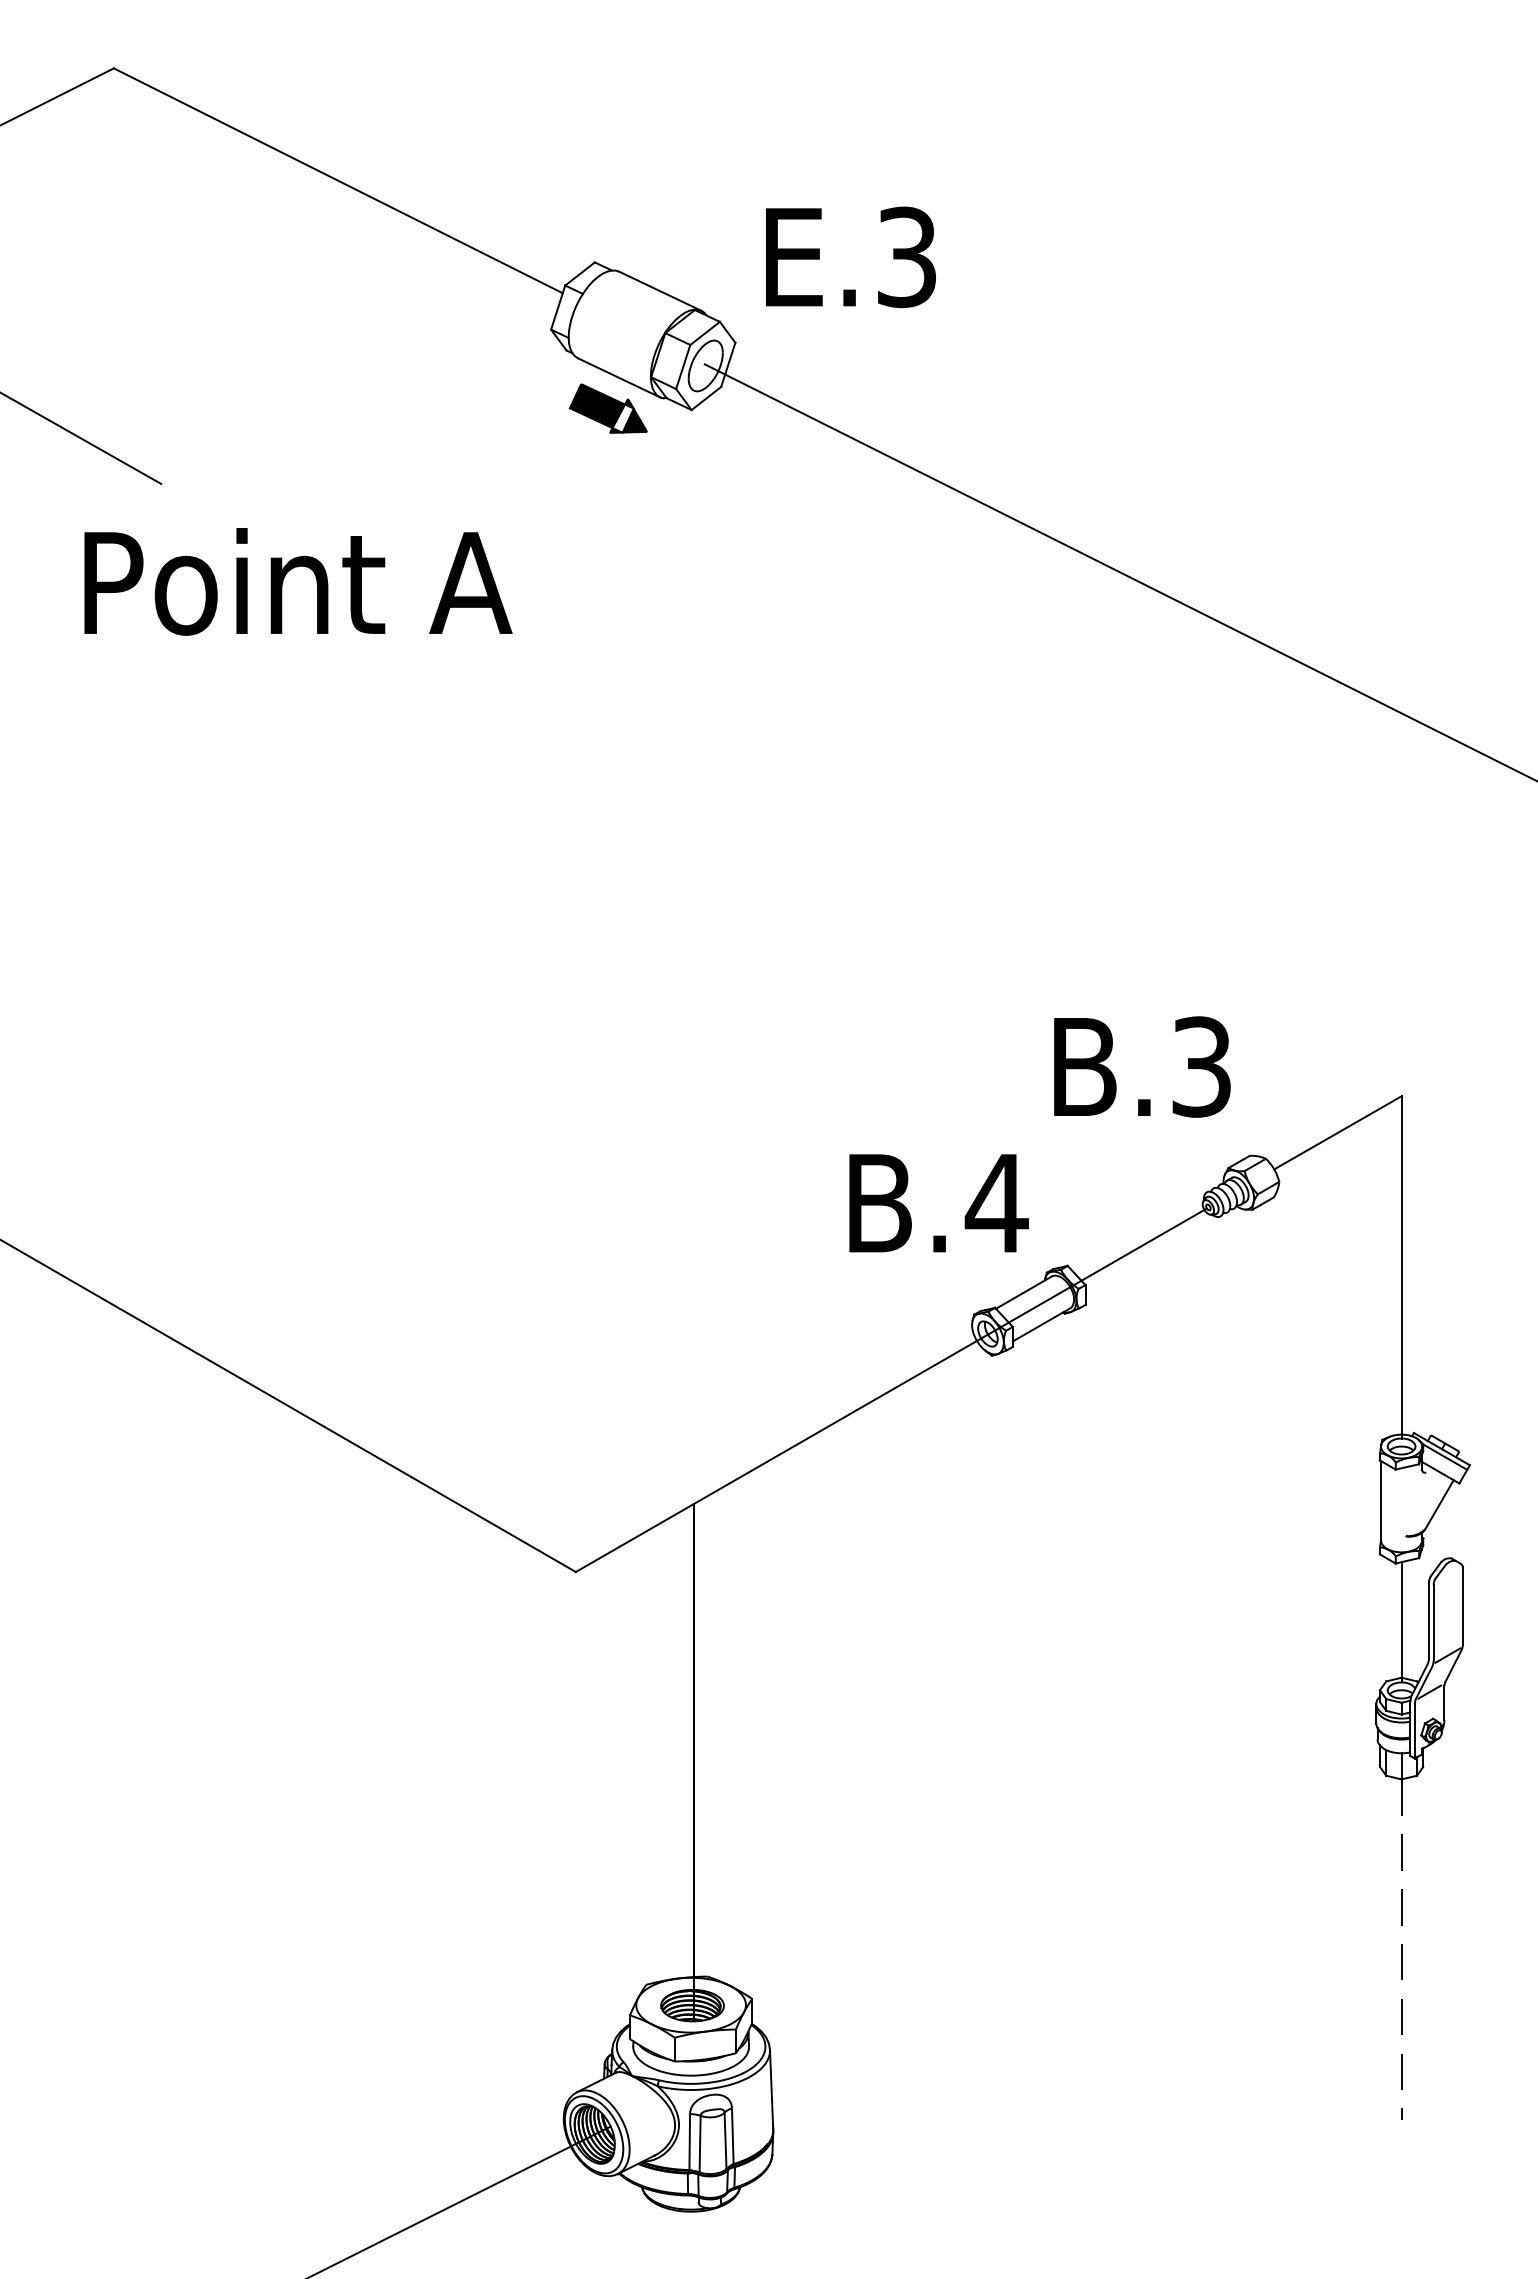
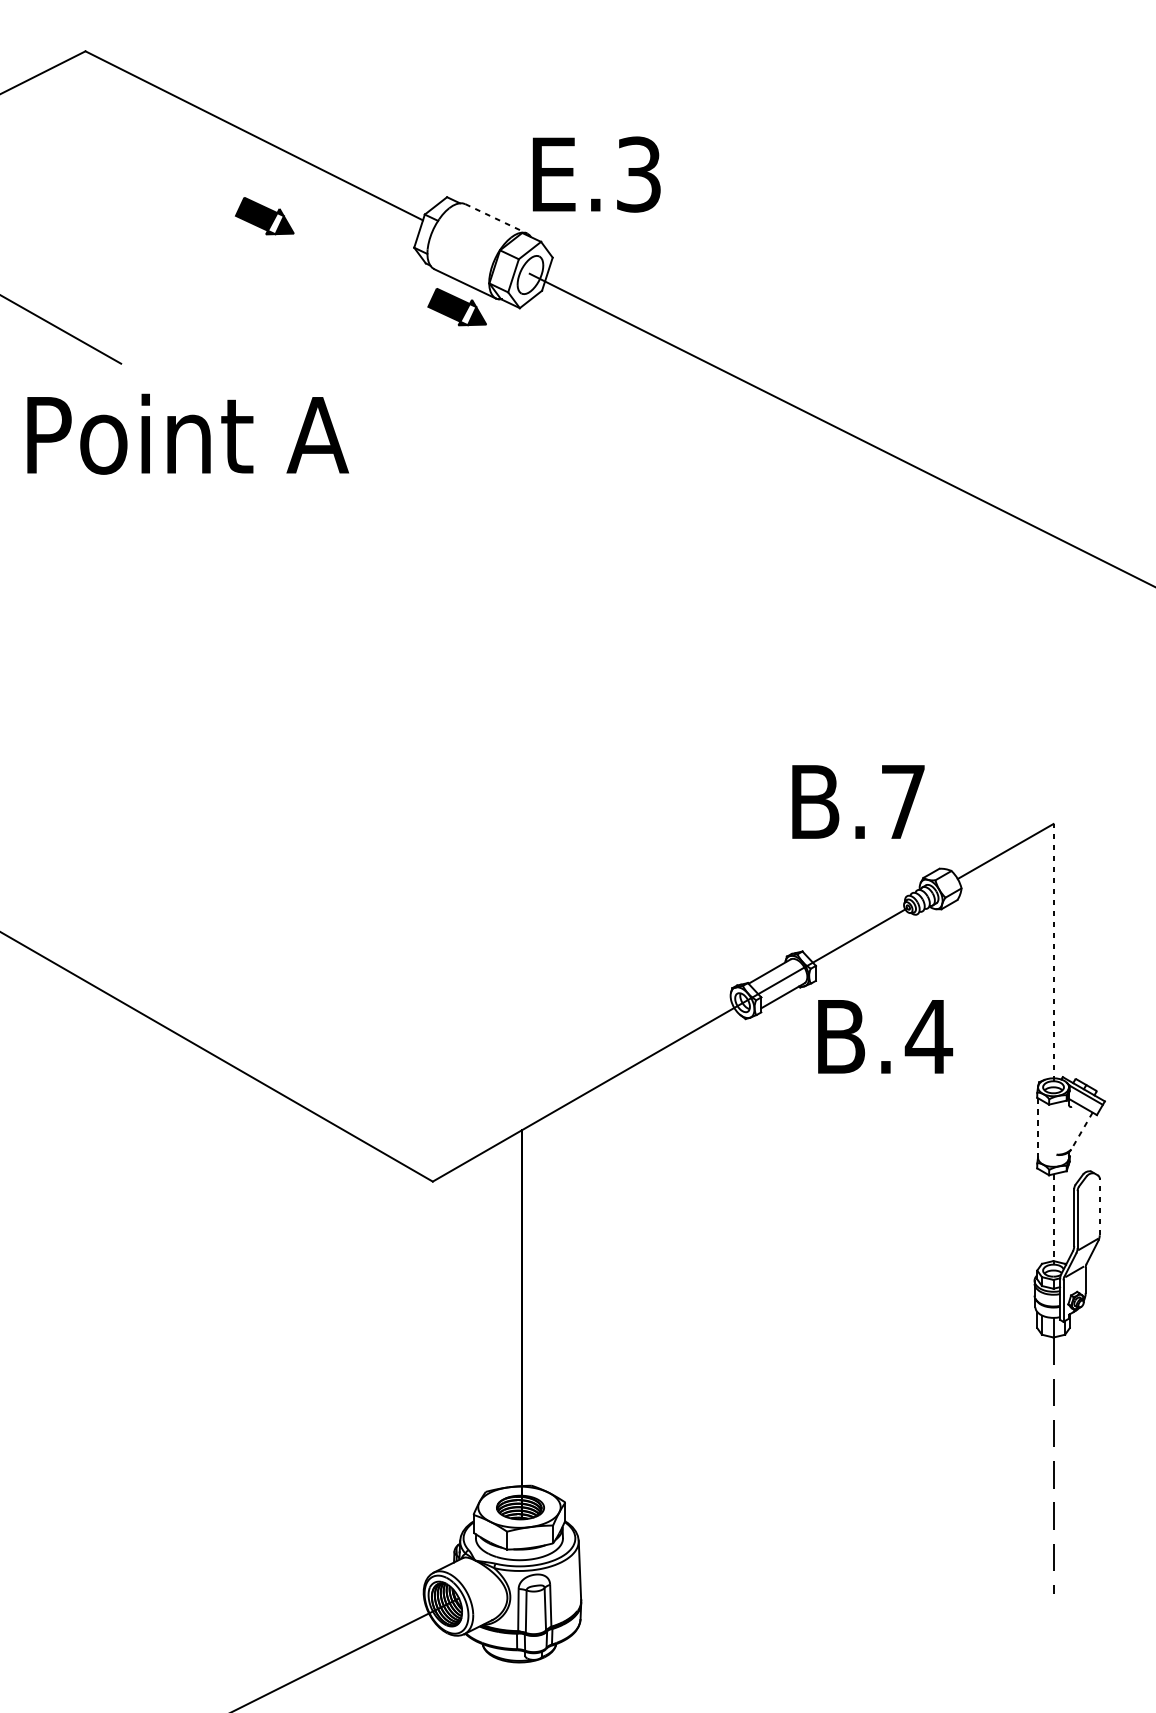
text: (850, 257) -> (596, 174), moved
part: (351, 287) -> (264, 216), added
line: (660, 291) -> (496, 219), solid -> dashed
text: (298, 581) -> (188, 434), moved
text: (1201, 1066) -> (903, 801), B.3 -> B.7
text: (938, 1203) -> (885, 1036), moved
line: (1401, 1266) -> (1053, 951), solid -> dashed
line: (1381, 1500) -> (1038, 1127), solid -> dashed
line: (1439, 1505) -> (1082, 1131), solid -> dashed
line: (1463, 1605) -> (1100, 1206), solid -> dashed
line: (1401, 1622) -> (1053, 1219), solid -> dashed

